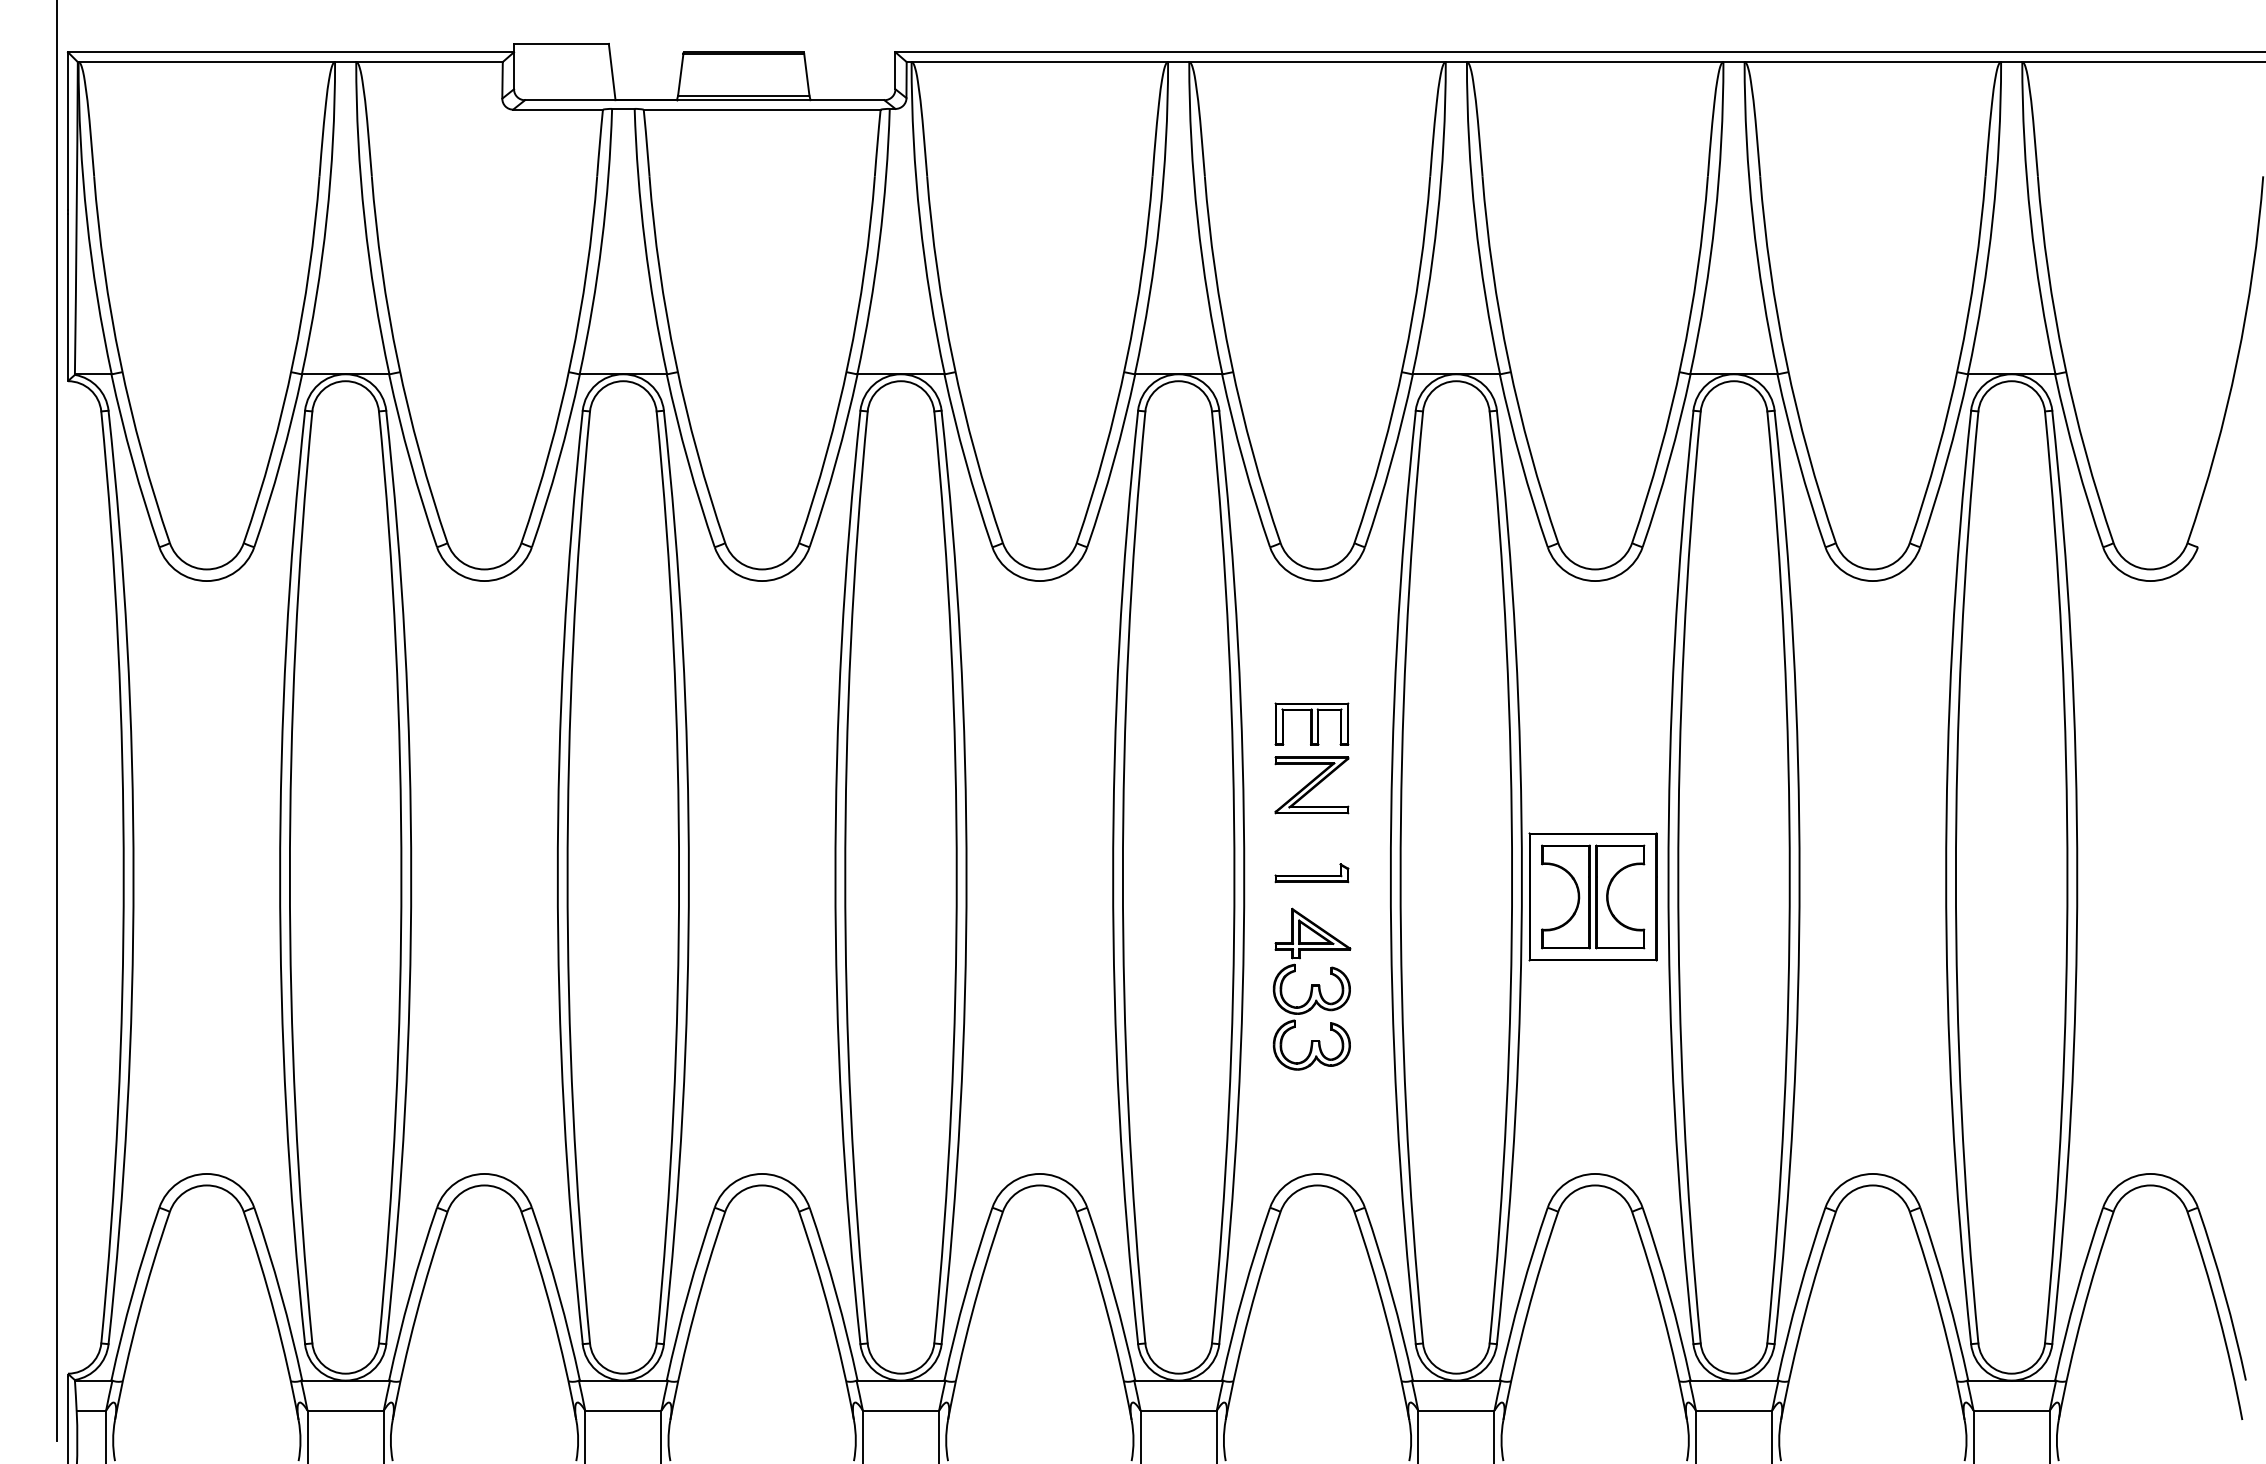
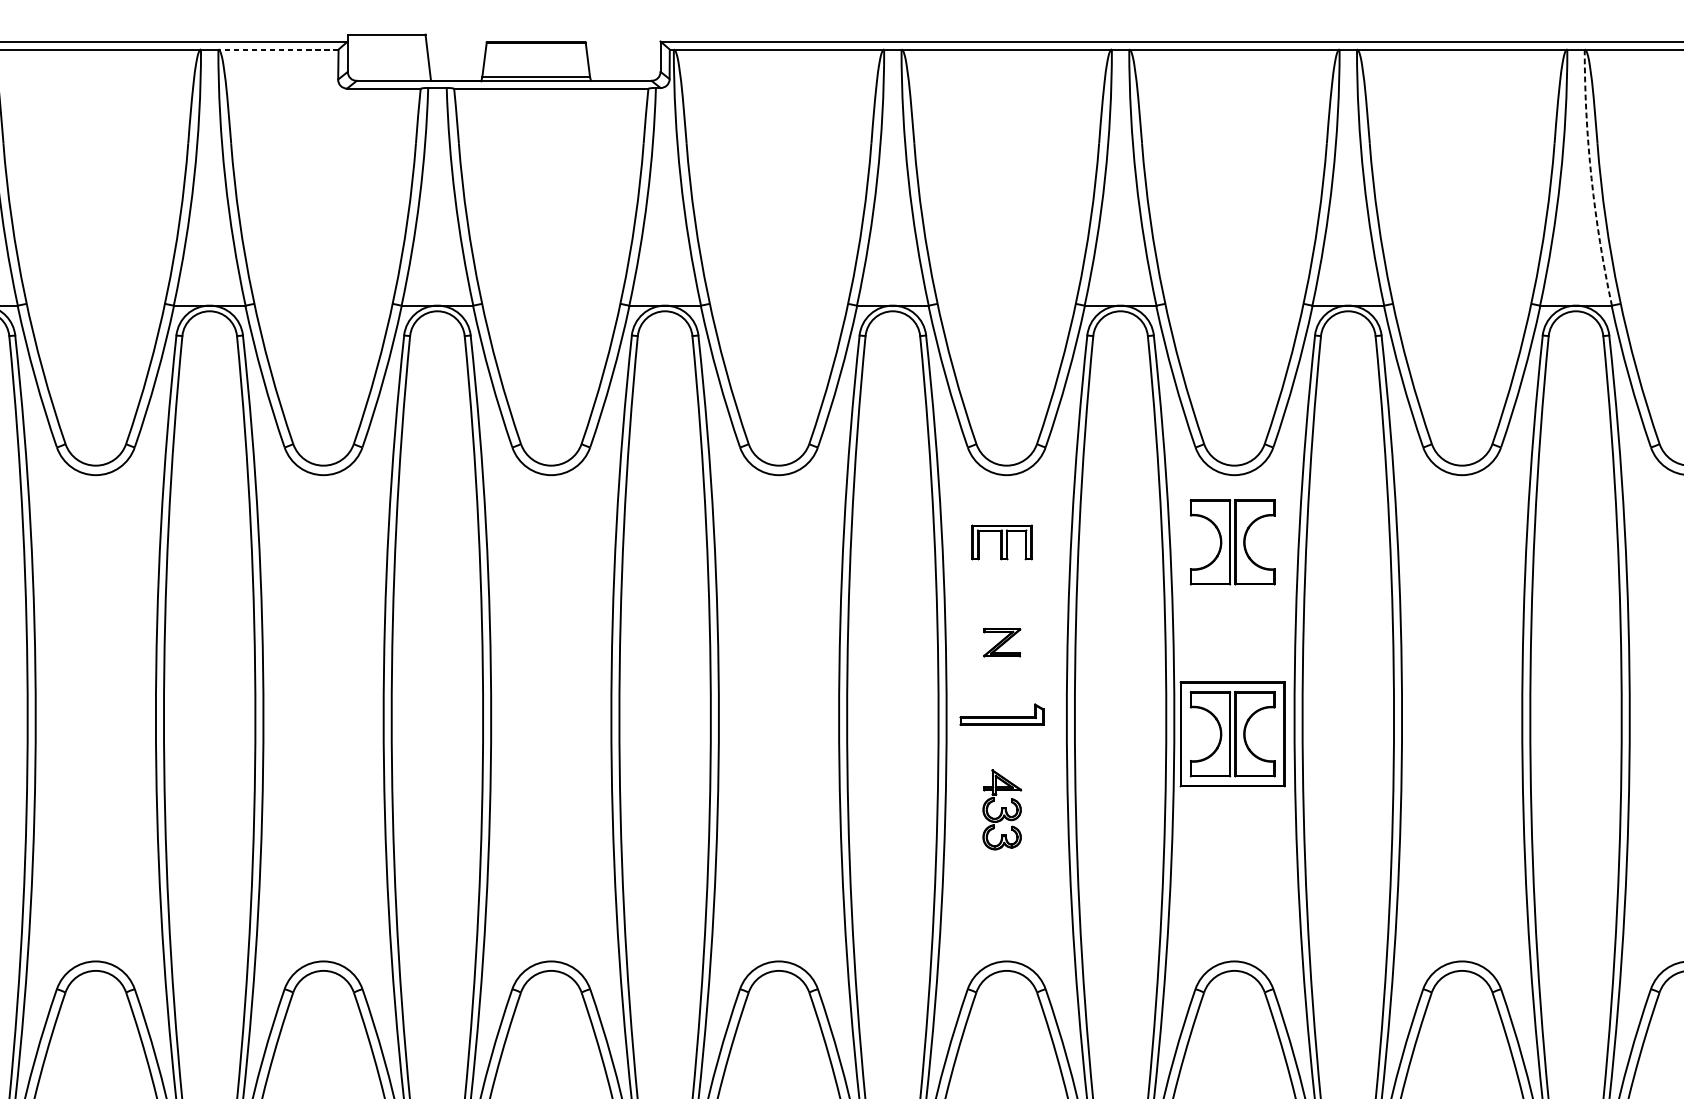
line: (429, 62) -> (278, 49), solid -> dashed
arc: (2030, 219) -> (1591, 178), solid -> dashed
part: (1593, 662) -> (1233, 541), added
part: (1311, 723) -> (1001, 541), moved
part: (1311, 785) -> (1001, 642), size x0.6
part: (1311, 873) -> (1001, 715), size x1.4
part: (1311, 988) -> (1001, 809), size x0.6

